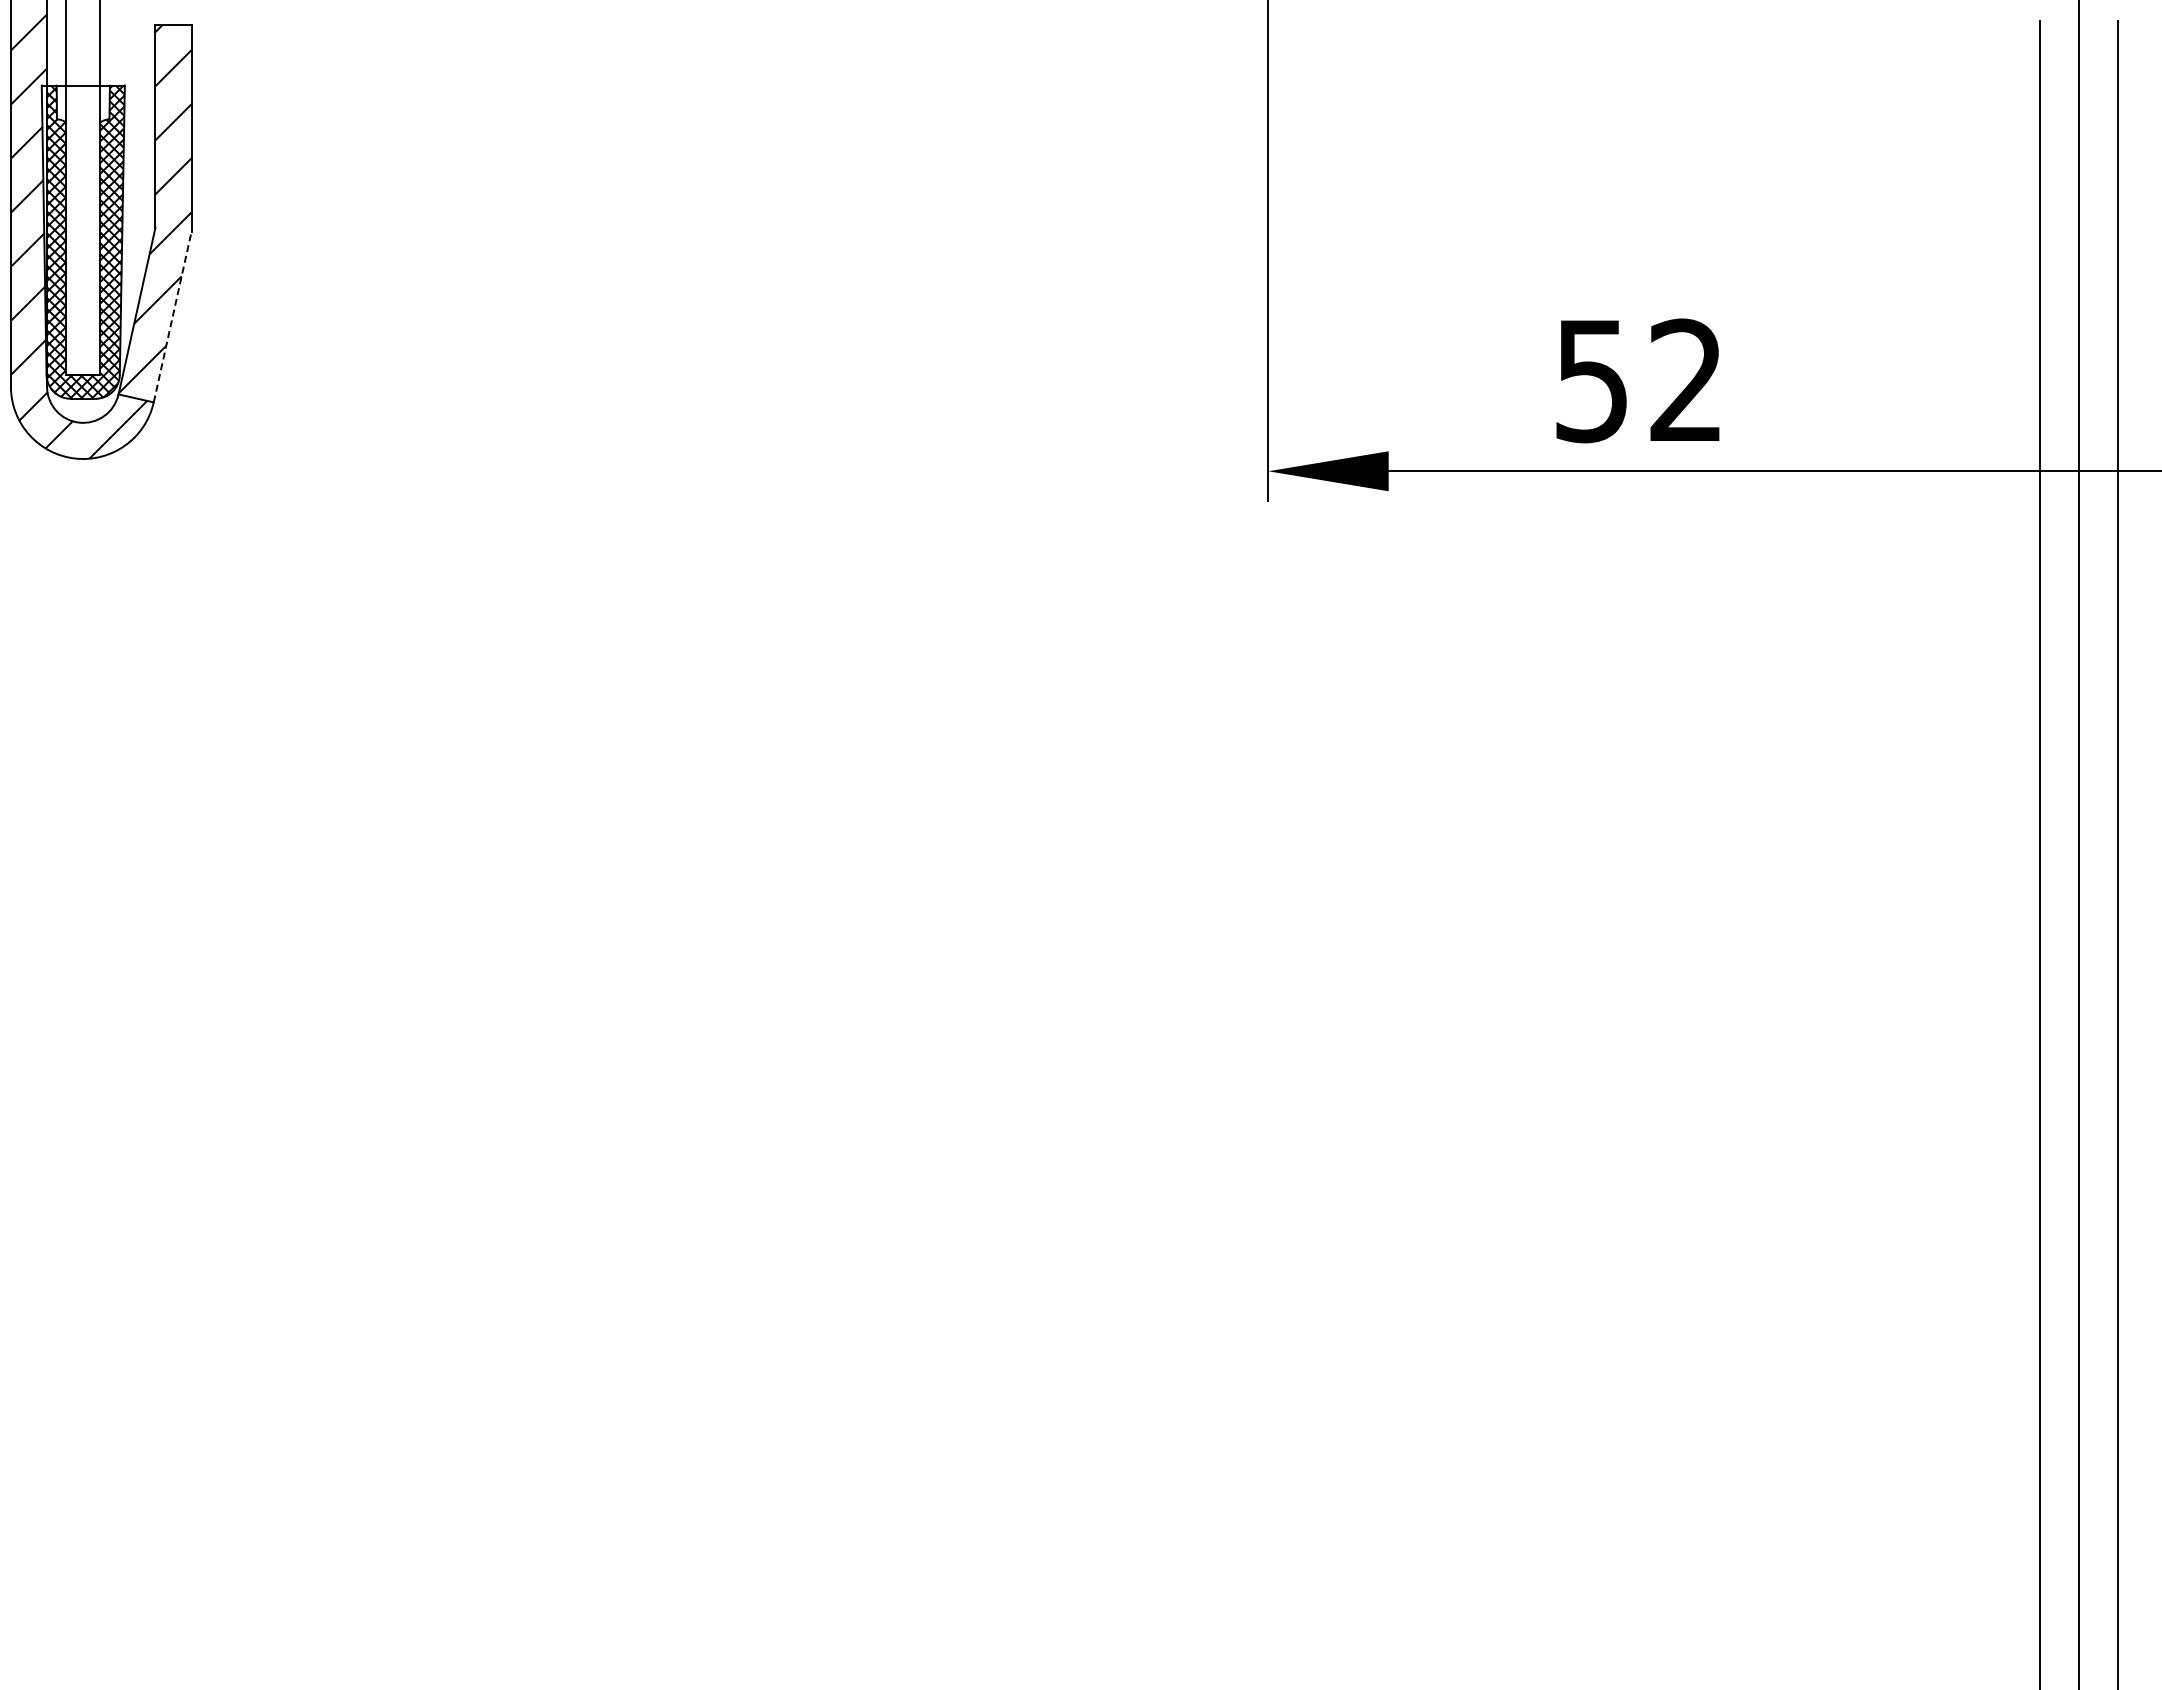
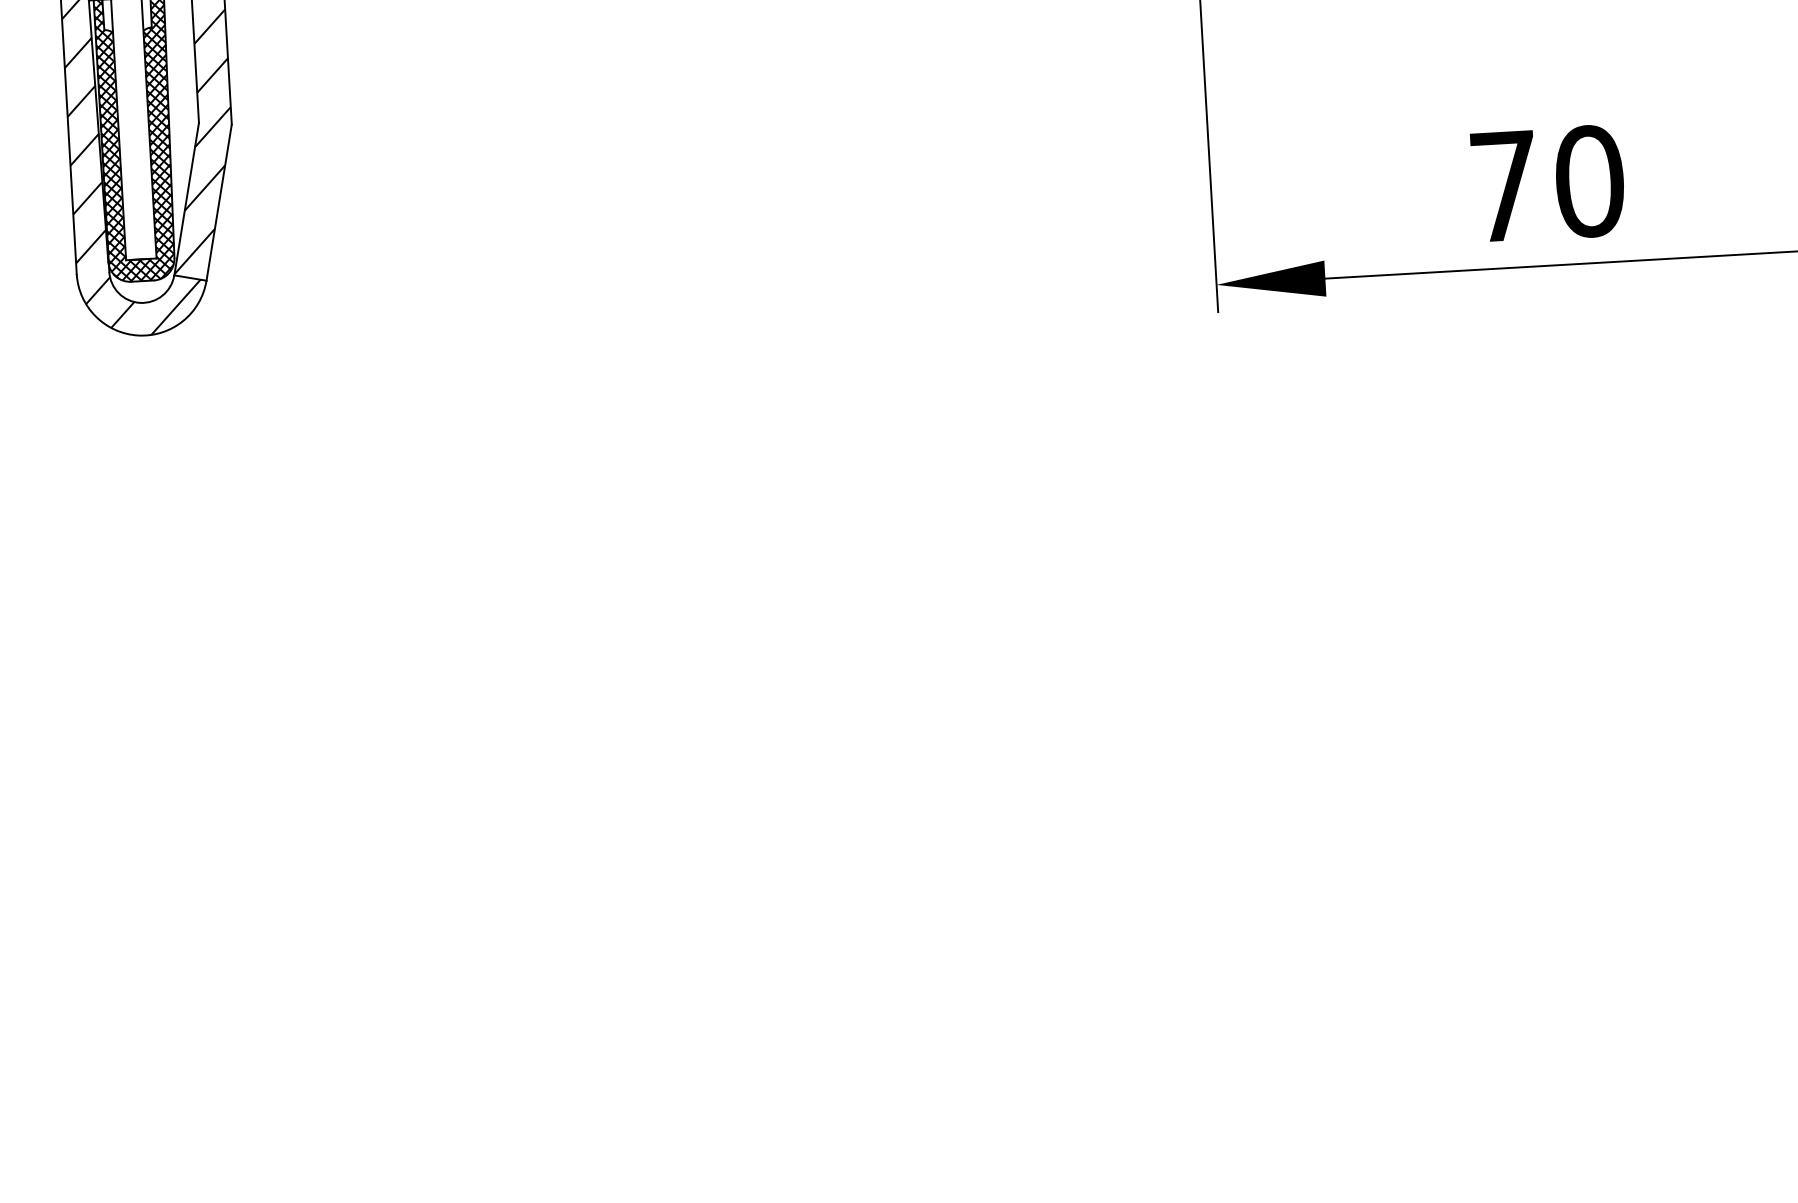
line: (172, 316) -> (218, 202), dashed -> solid
text: (1640, 380) -> (1548, 183), 52 -> 70

